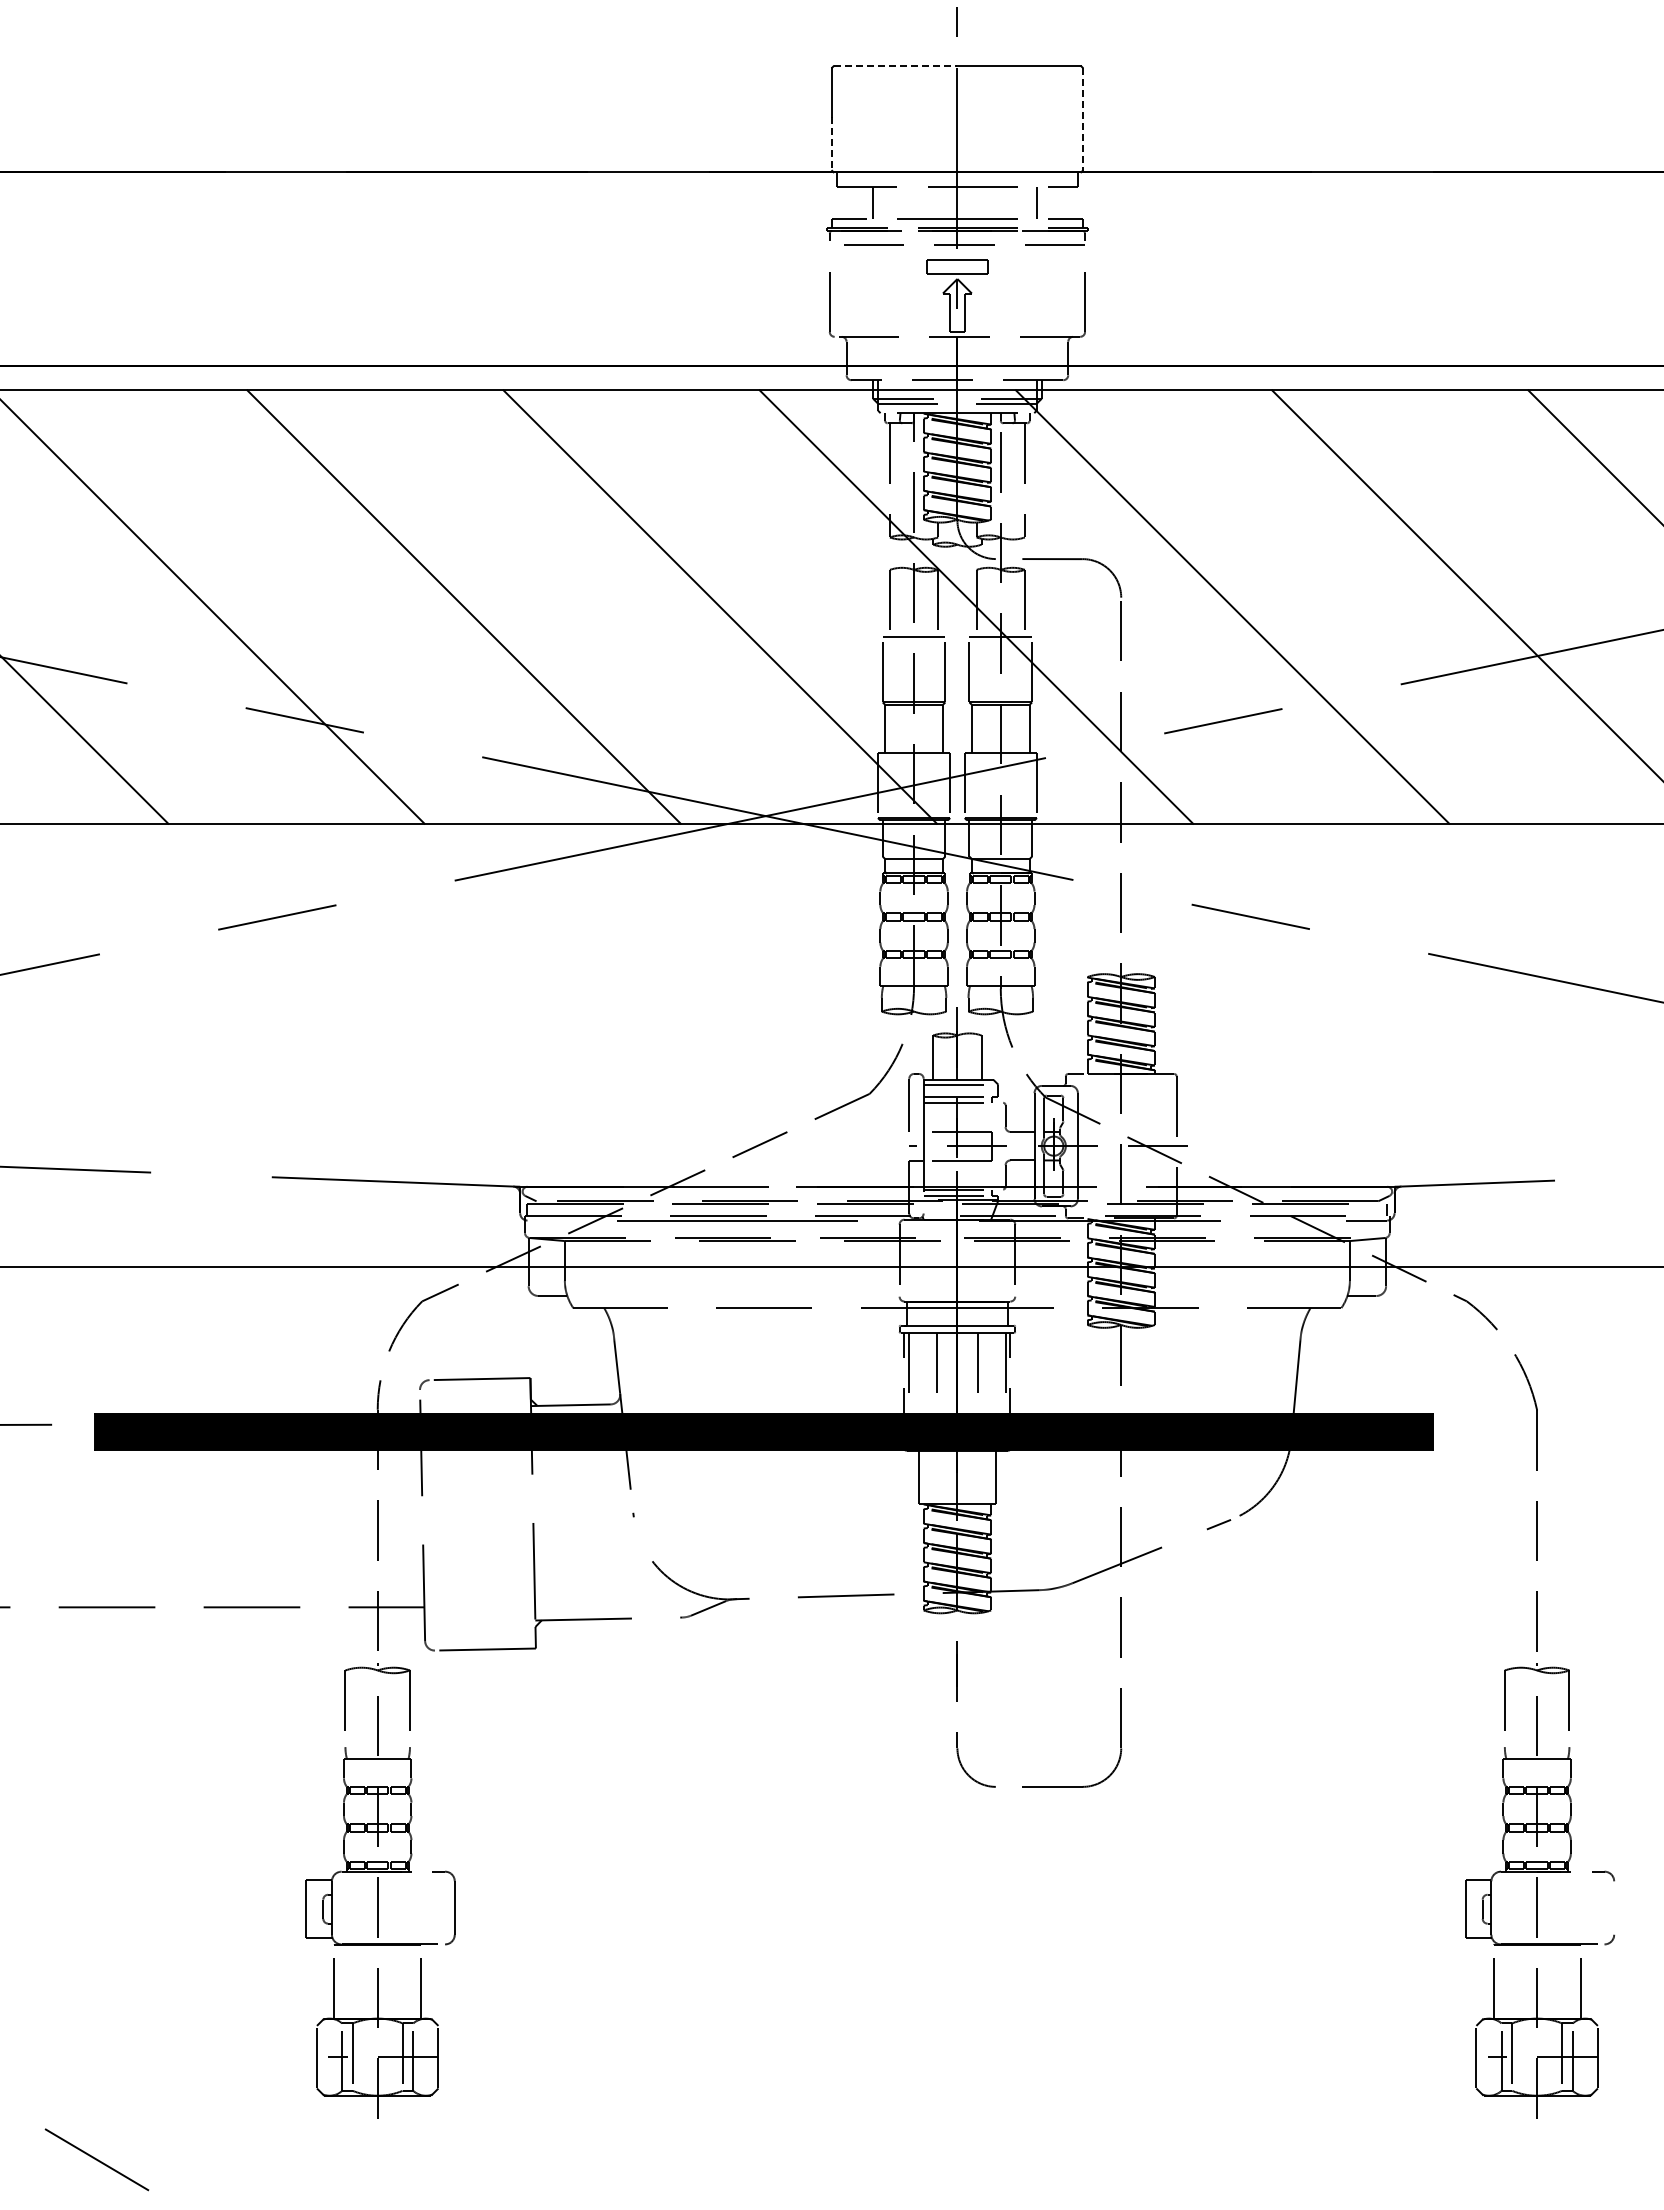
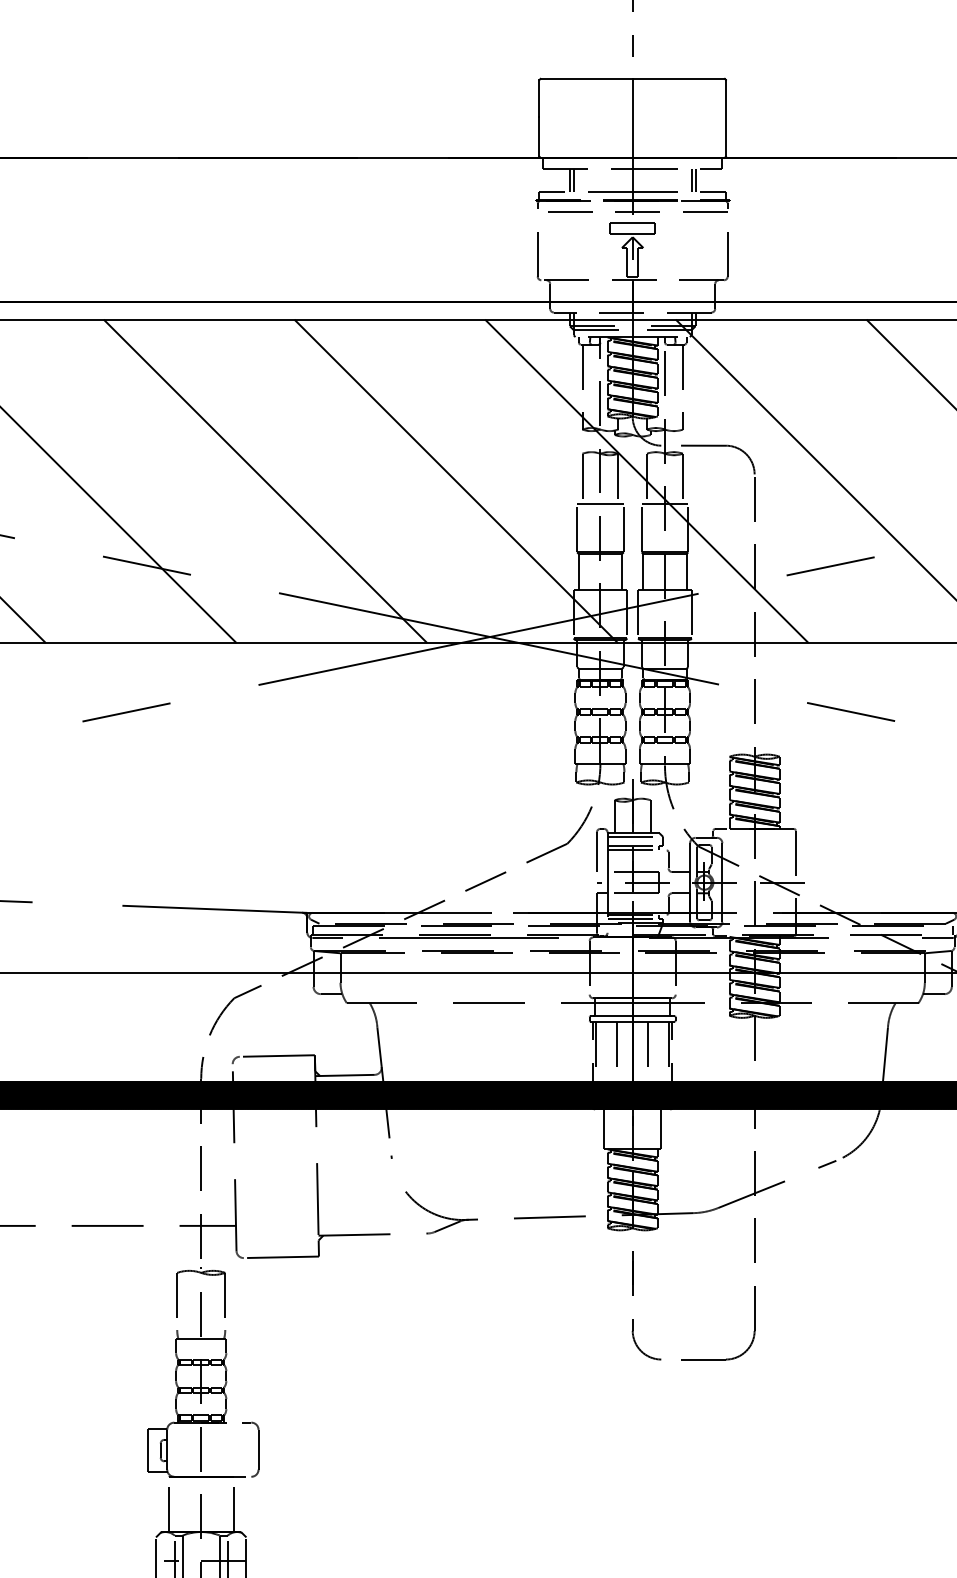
line: (895, 66) -> (586, 79), dashed -> solid
line: (1082, 119) -> (725, 118), dashed -> solid
line: (832, 143) -> (539, 136), dashed -> solid
line: (878, 202) -> (573, 180), added
line: (1041, 202) -> (695, 180), added
line: (547, 1220) -> (327, 937), added

